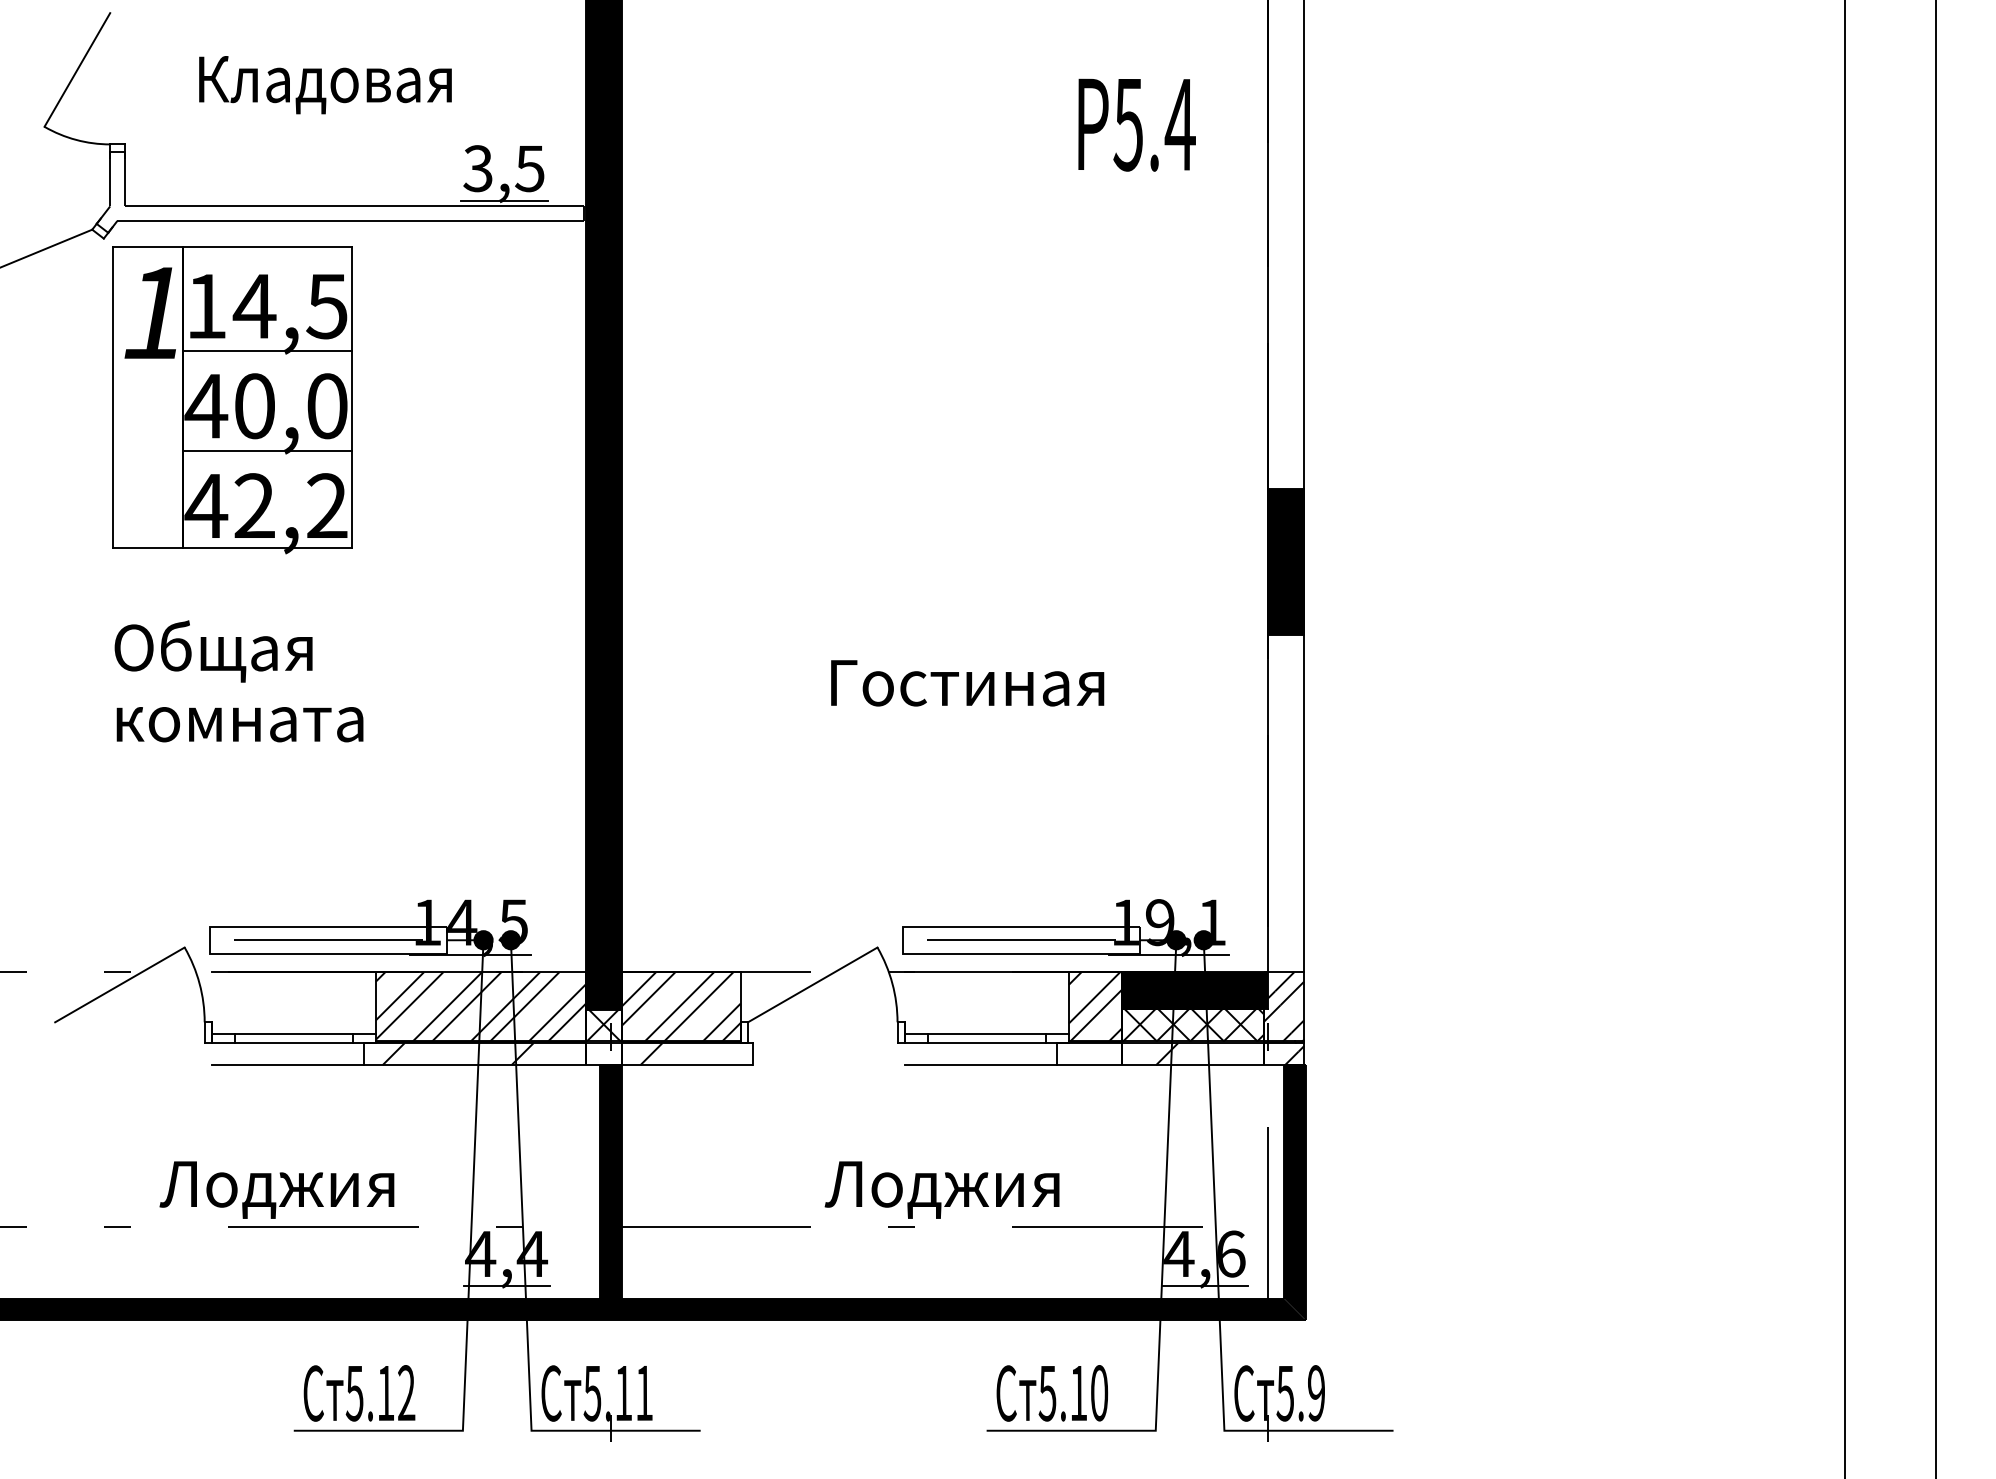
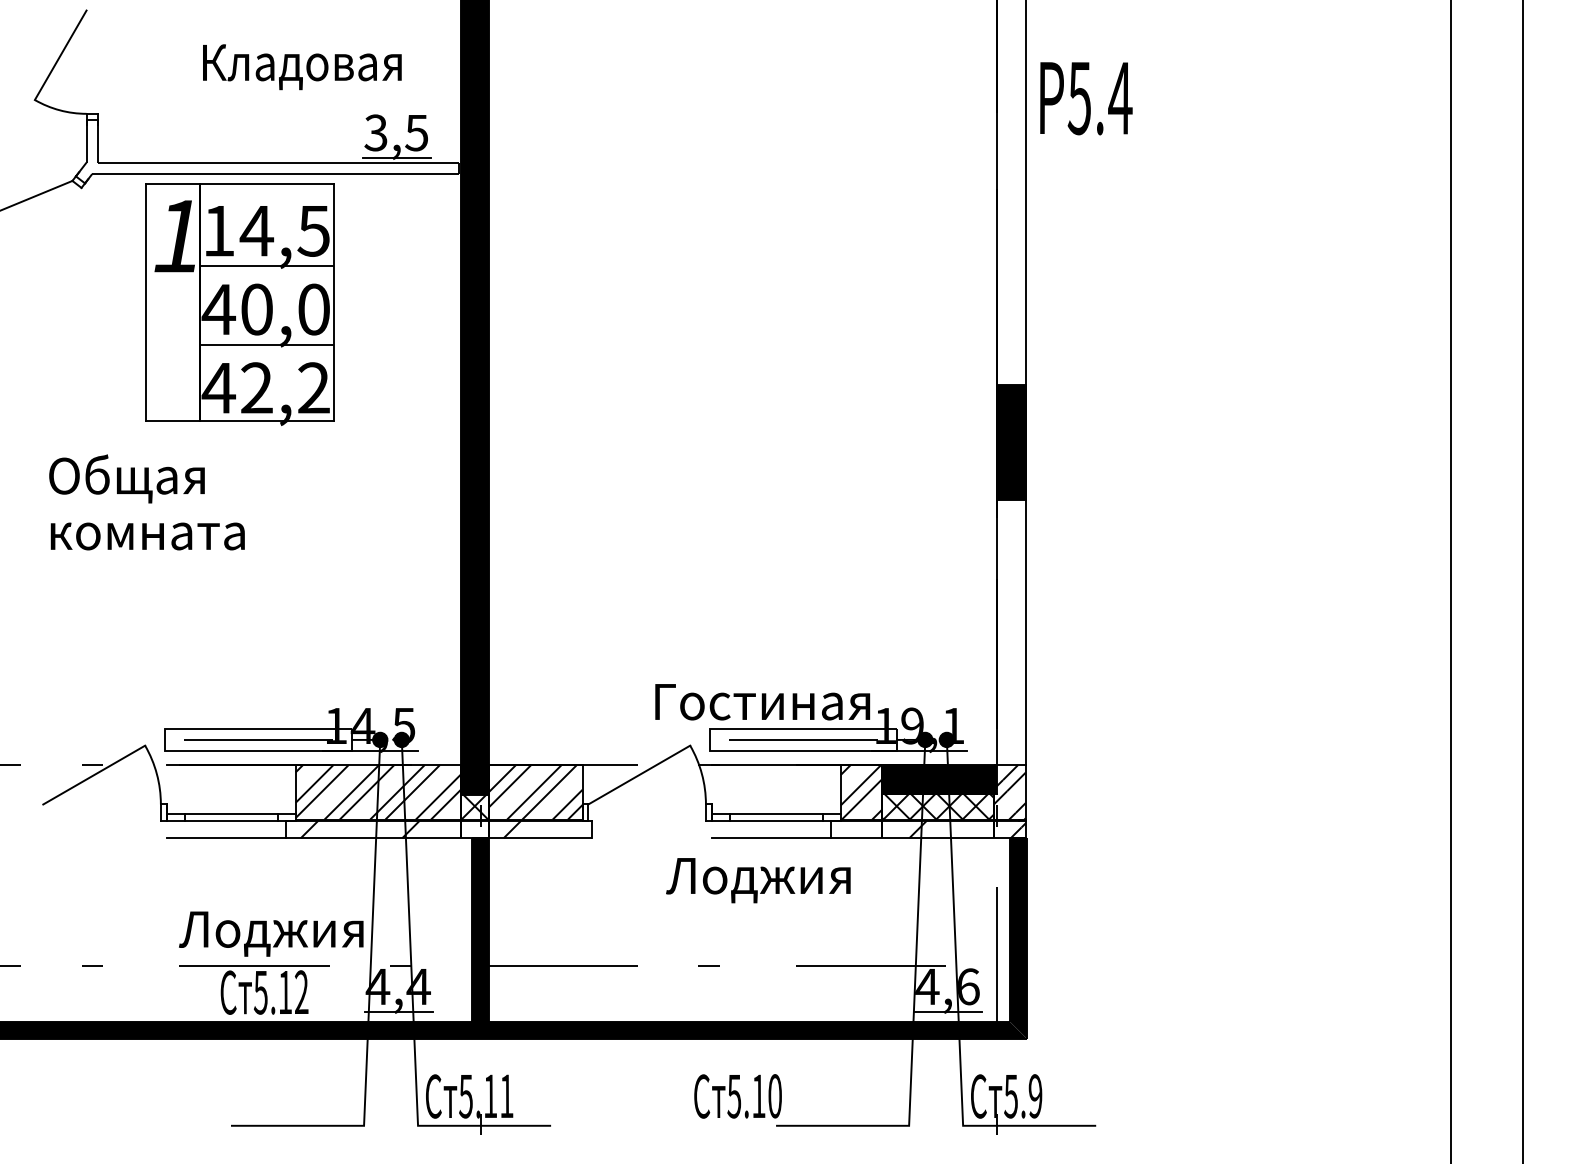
text: (325, 85) -> (302, 67), moved
text: (1136, 124) -> (1085, 98), moved
part: (232, 400) -> (239, 305), moved
text: (238, 681) -> (146, 502), moved
text: (967, 683) -> (762, 702), moved
text: (276, 1189) -> (270, 933), moved
text: (941, 1189) -> (757, 880), moved
text: (359, 1393) -> (264, 992), moved
text: (1052, 1393) -> (738, 1096), moved

